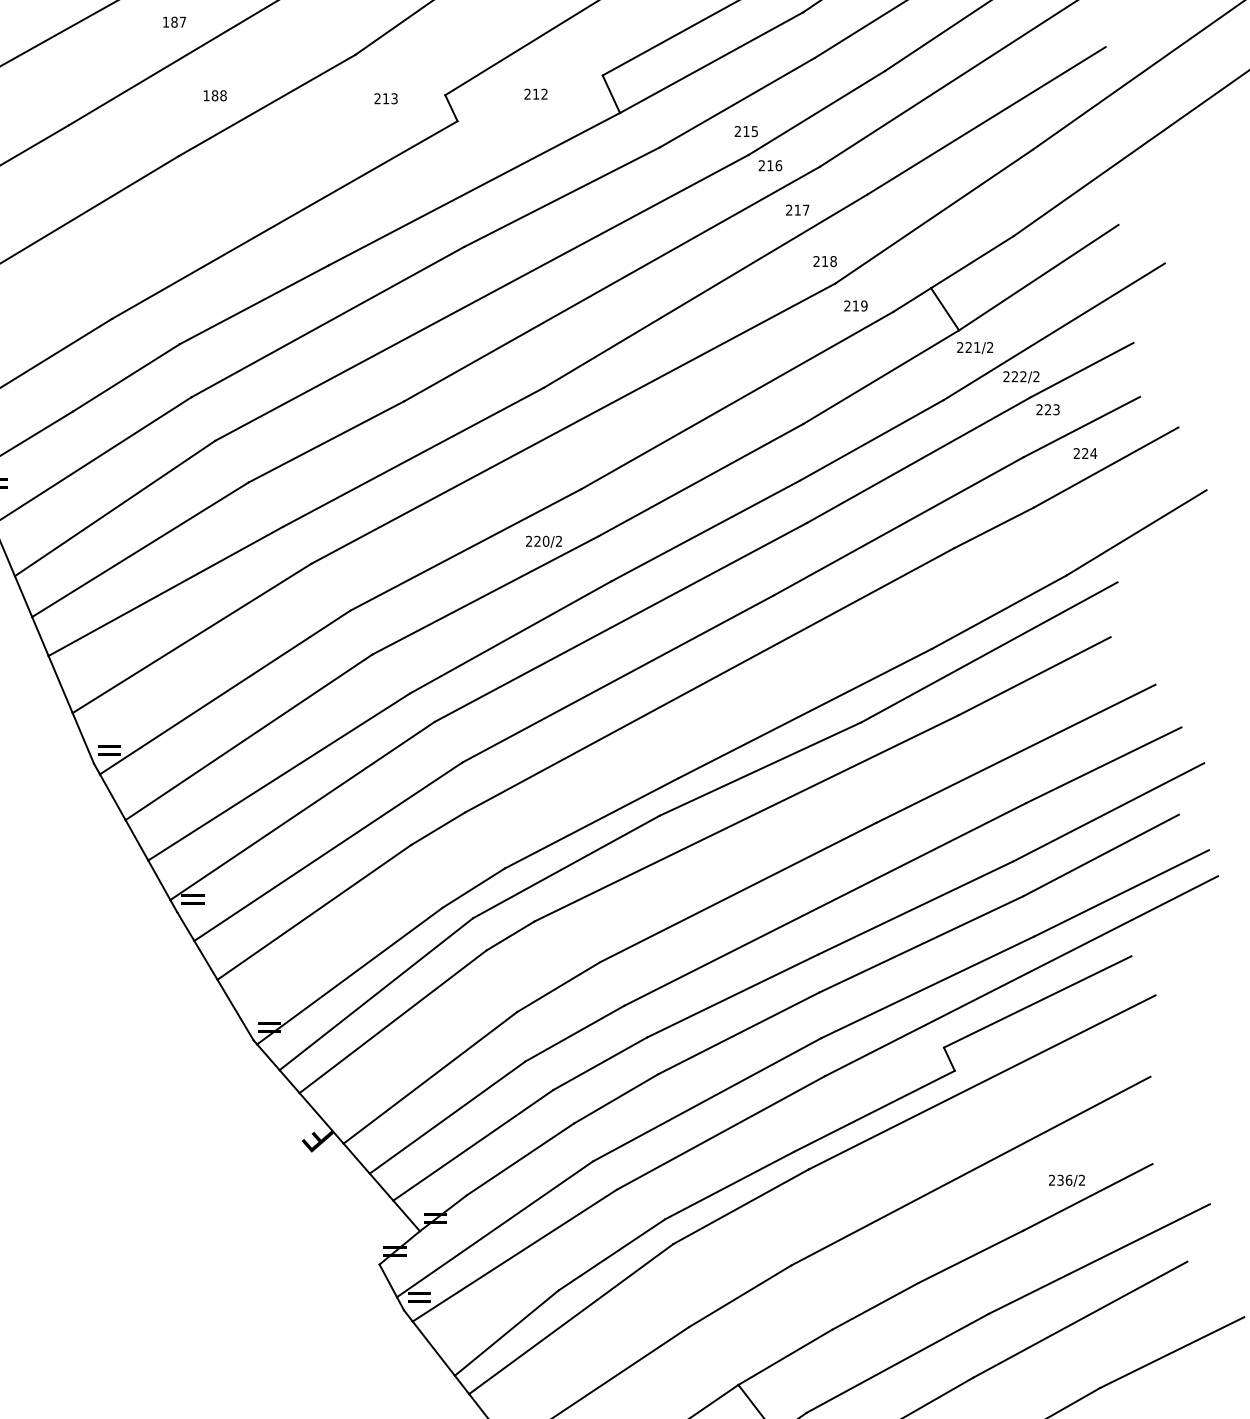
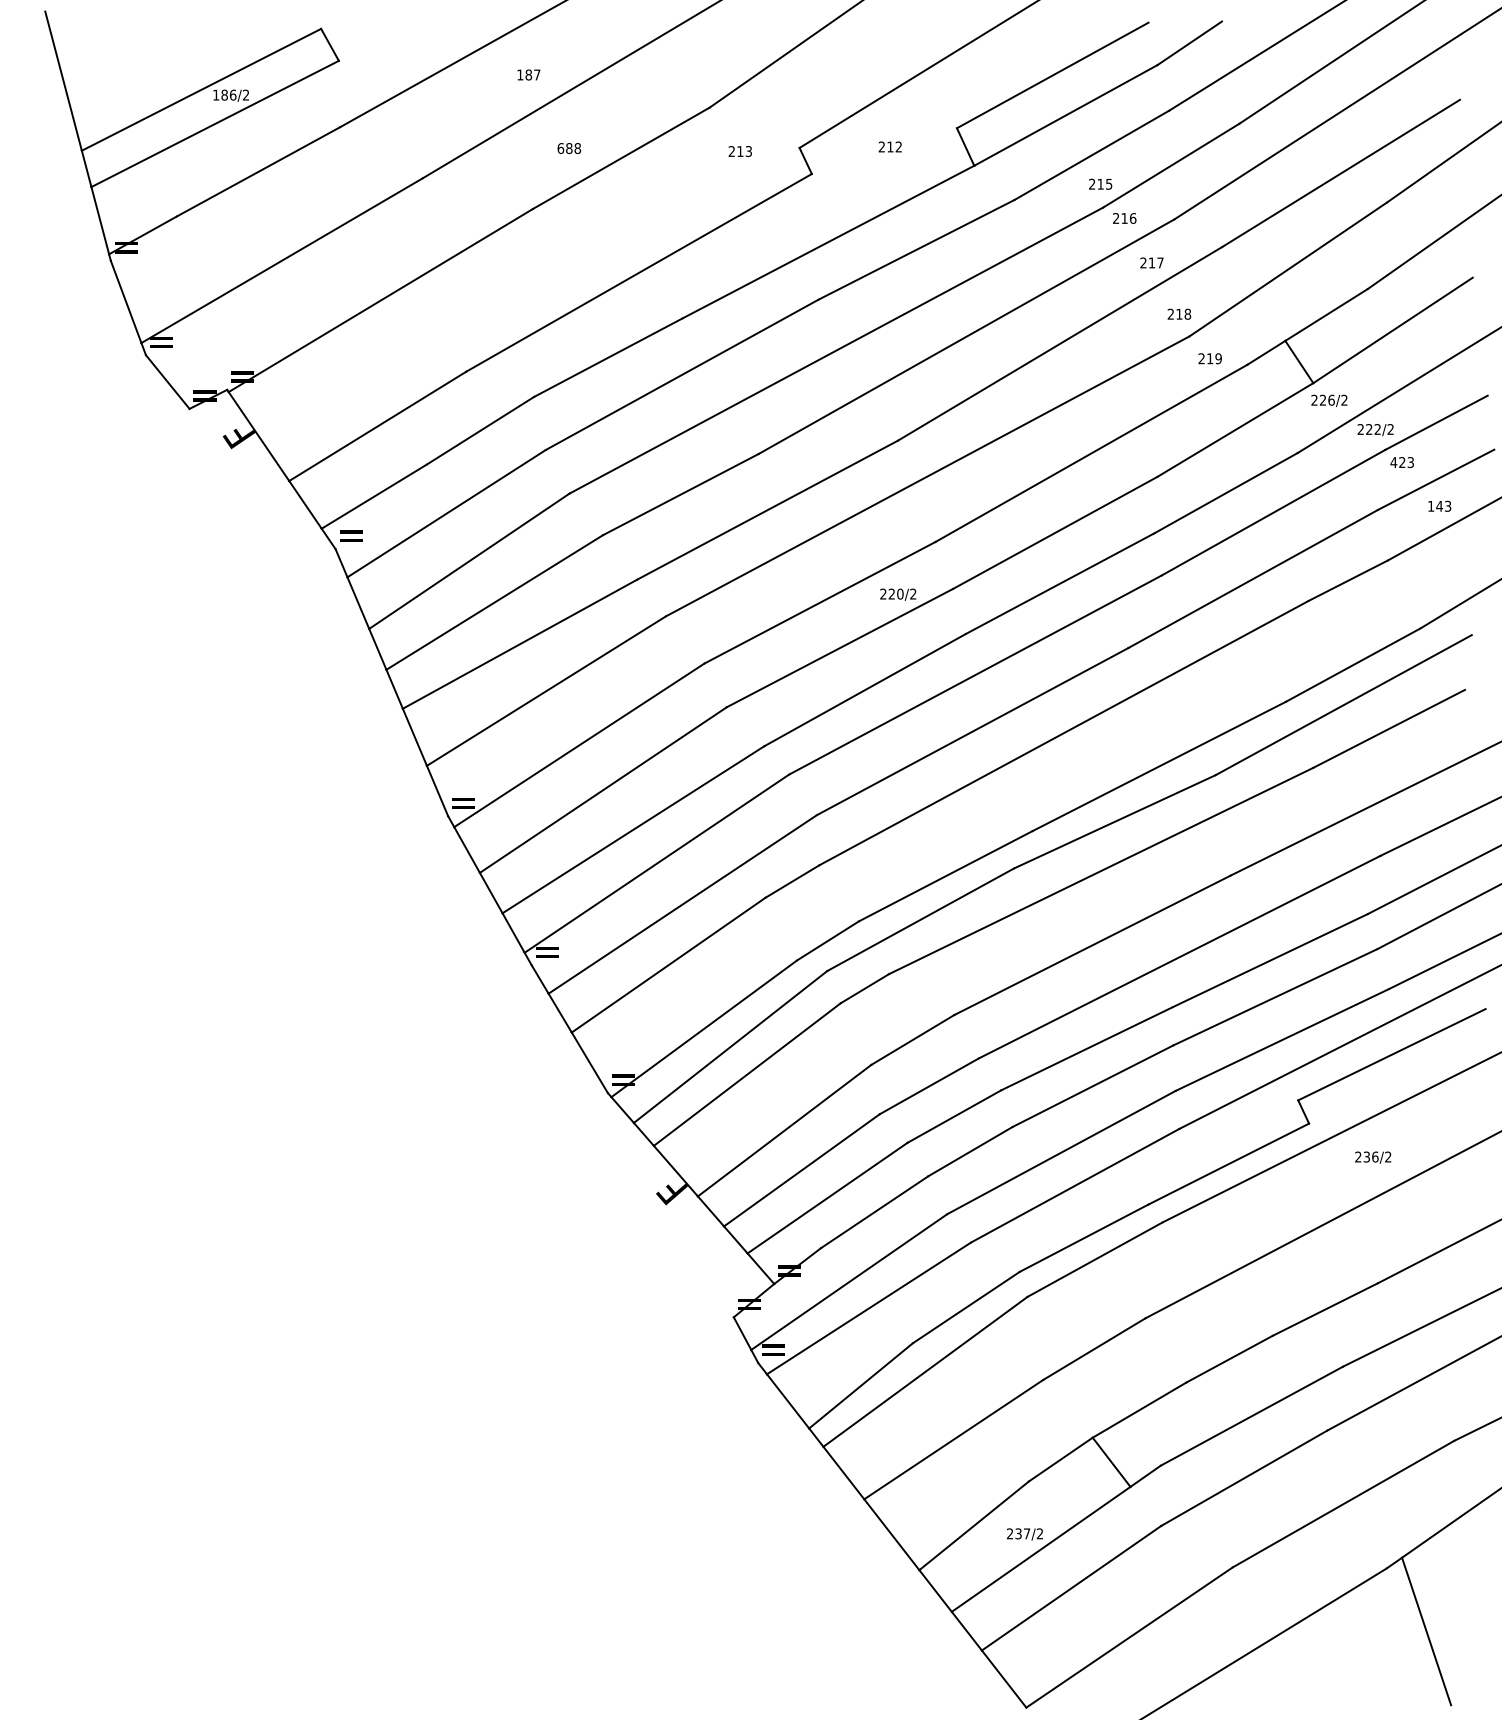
text: (206, 95) -> (560, 148), 188 -> 688
text: (977, 346) -> (1331, 399), 221/2 -> 226/2
text: (1039, 409) -> (1393, 462), 223 -> 423
text: (1085, 452) -> (1439, 505), 224 -> 143
text: (1067, 1180) -> (1373, 1157), moved

